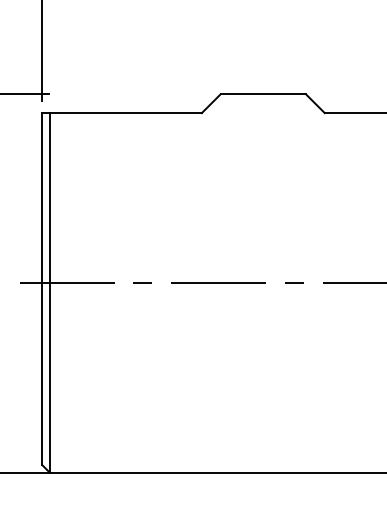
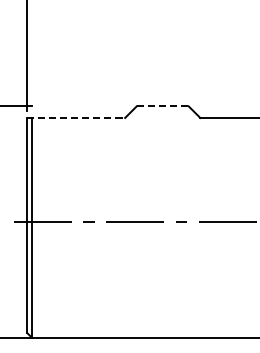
line: (264, 94) -> (163, 106), solid -> dashed
line: (122, 112) -> (76, 117), solid -> dashed

